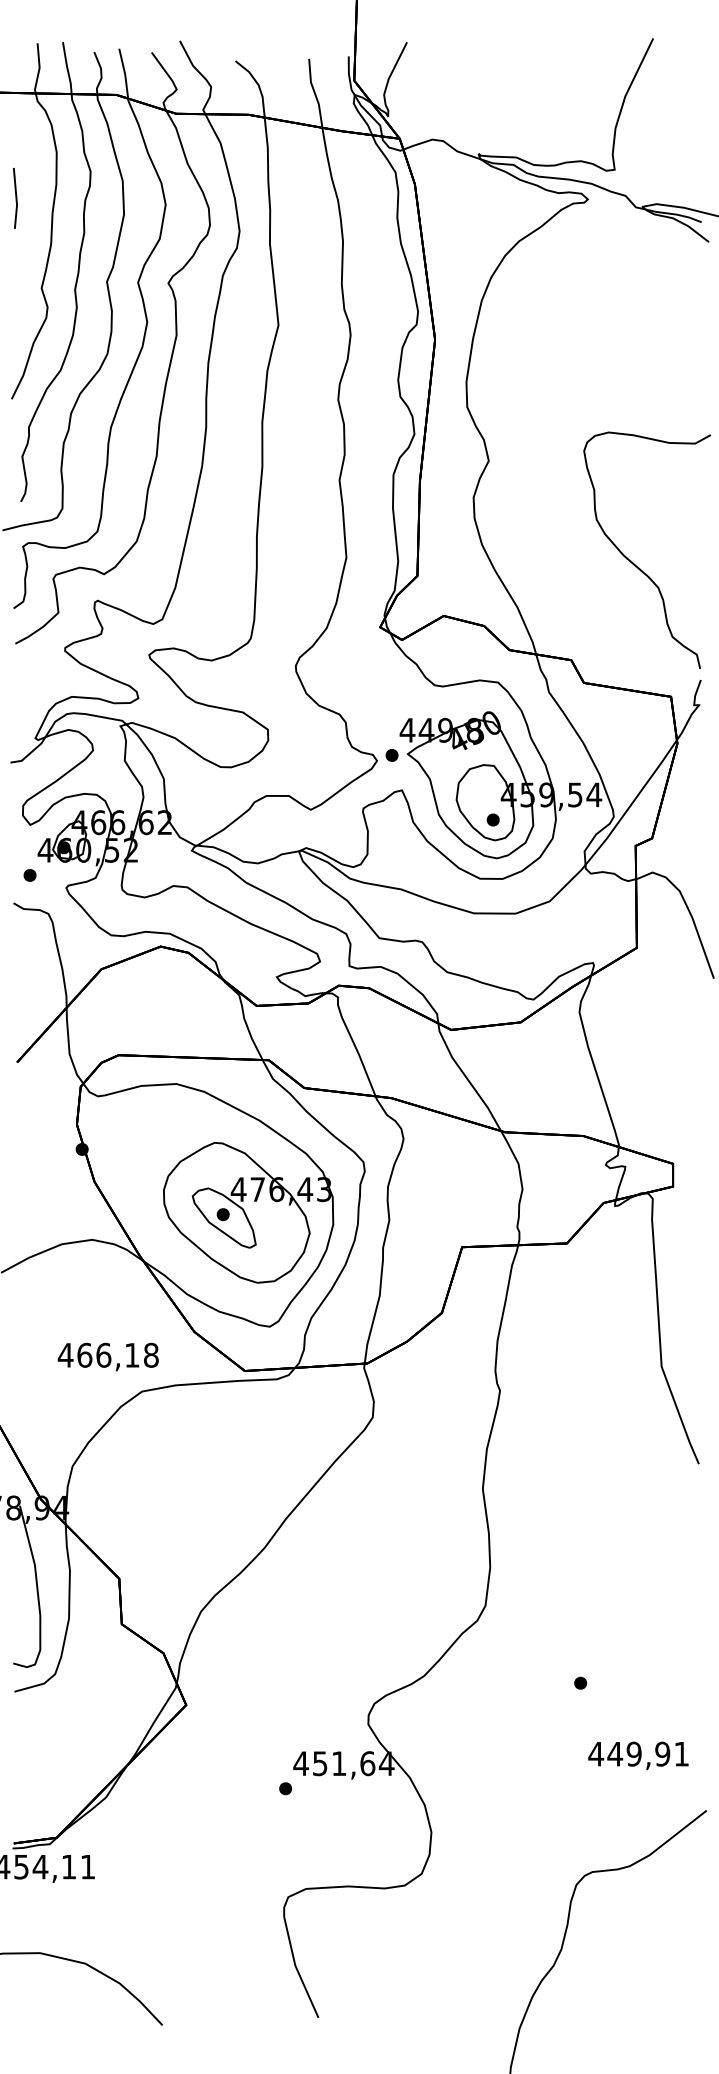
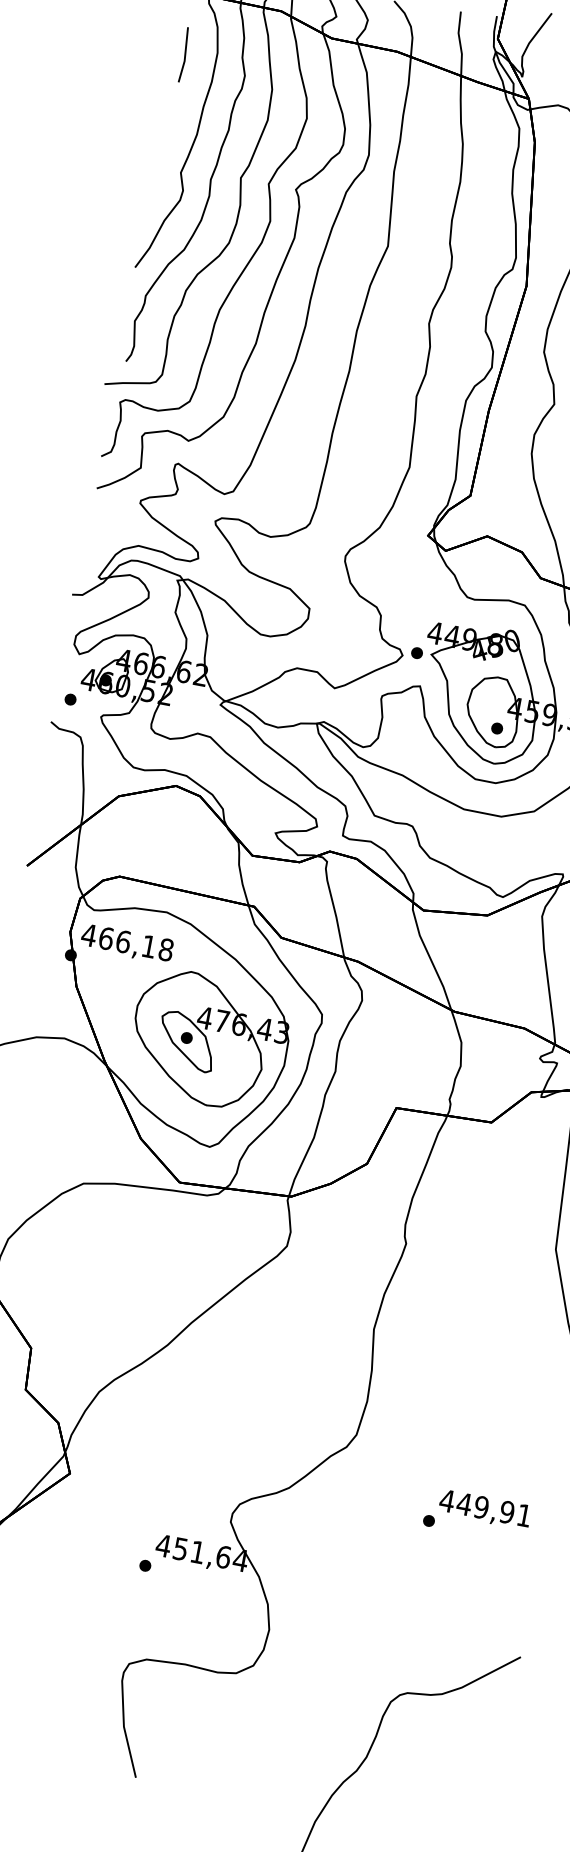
part: (15, 198) -> (184, 55), moved
text: (107, 1356) -> (126, 943), moved
text: (638, 1755) -> (485, 1509), moved

